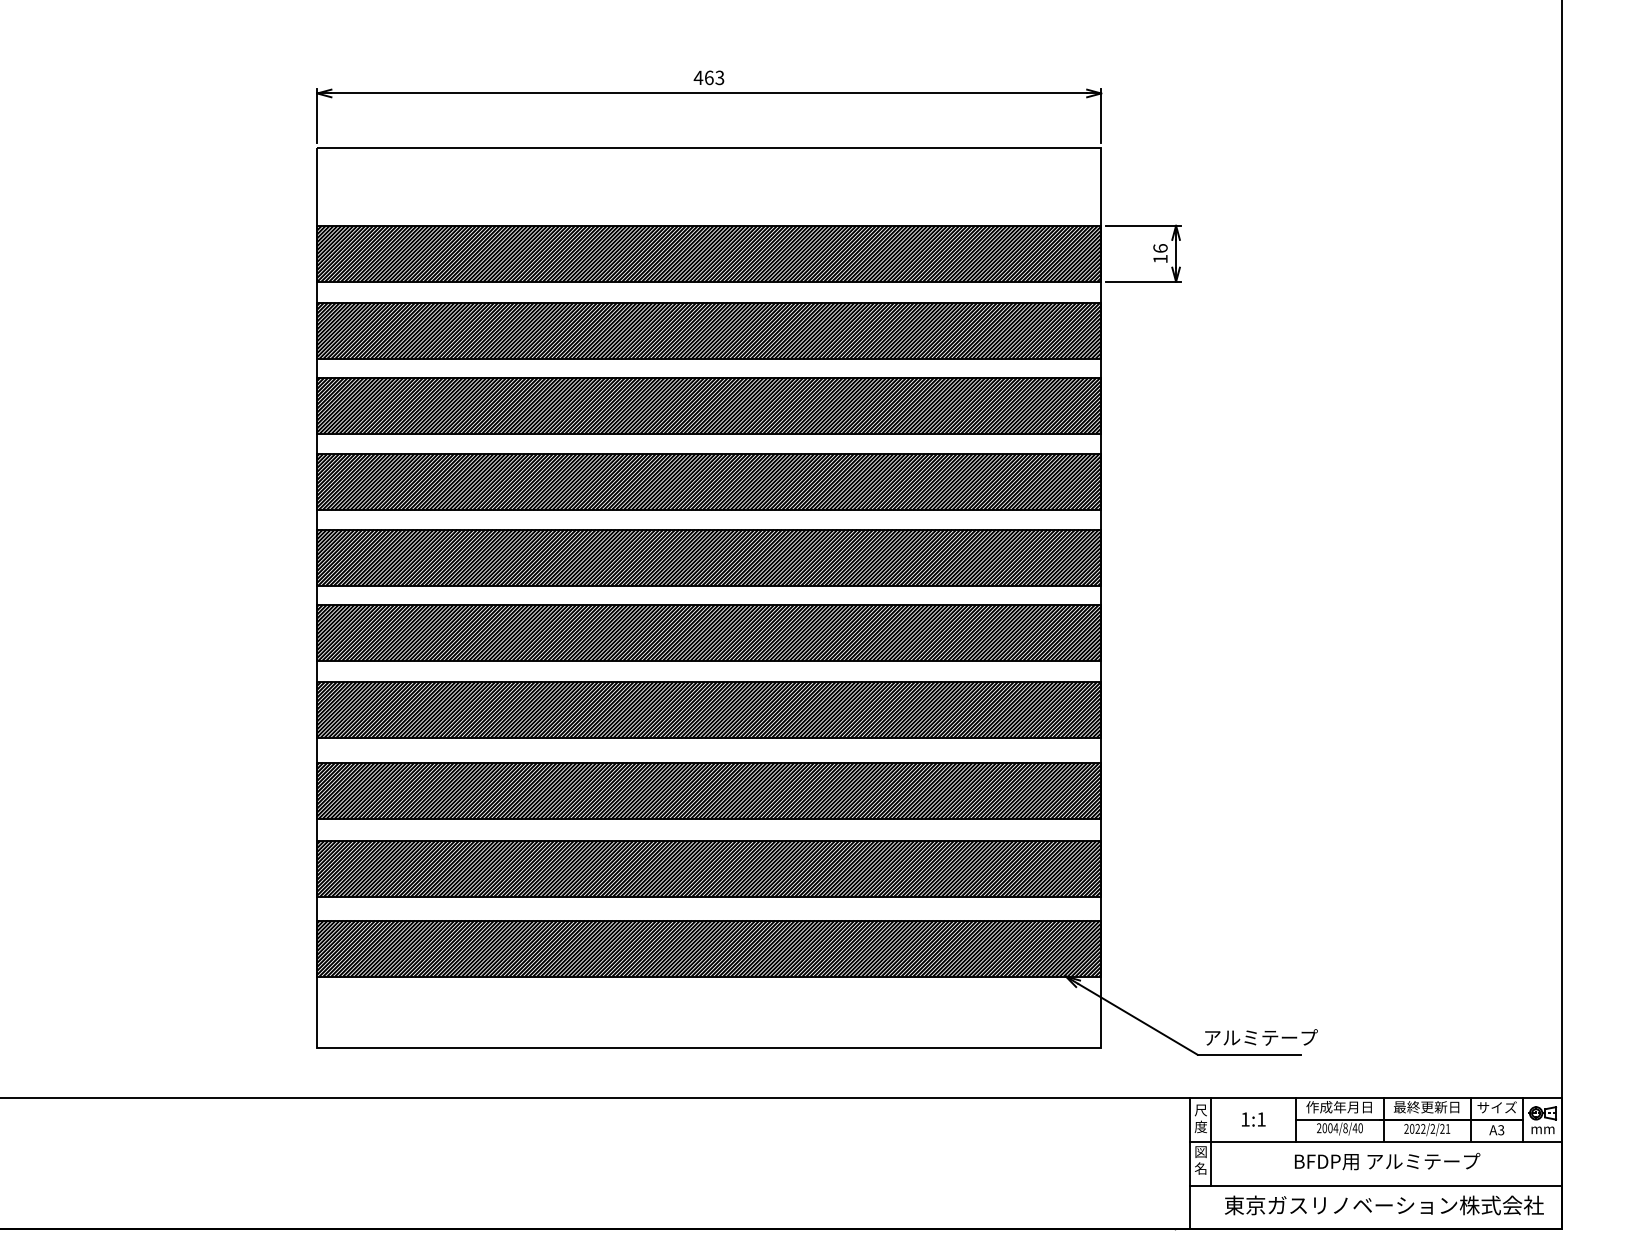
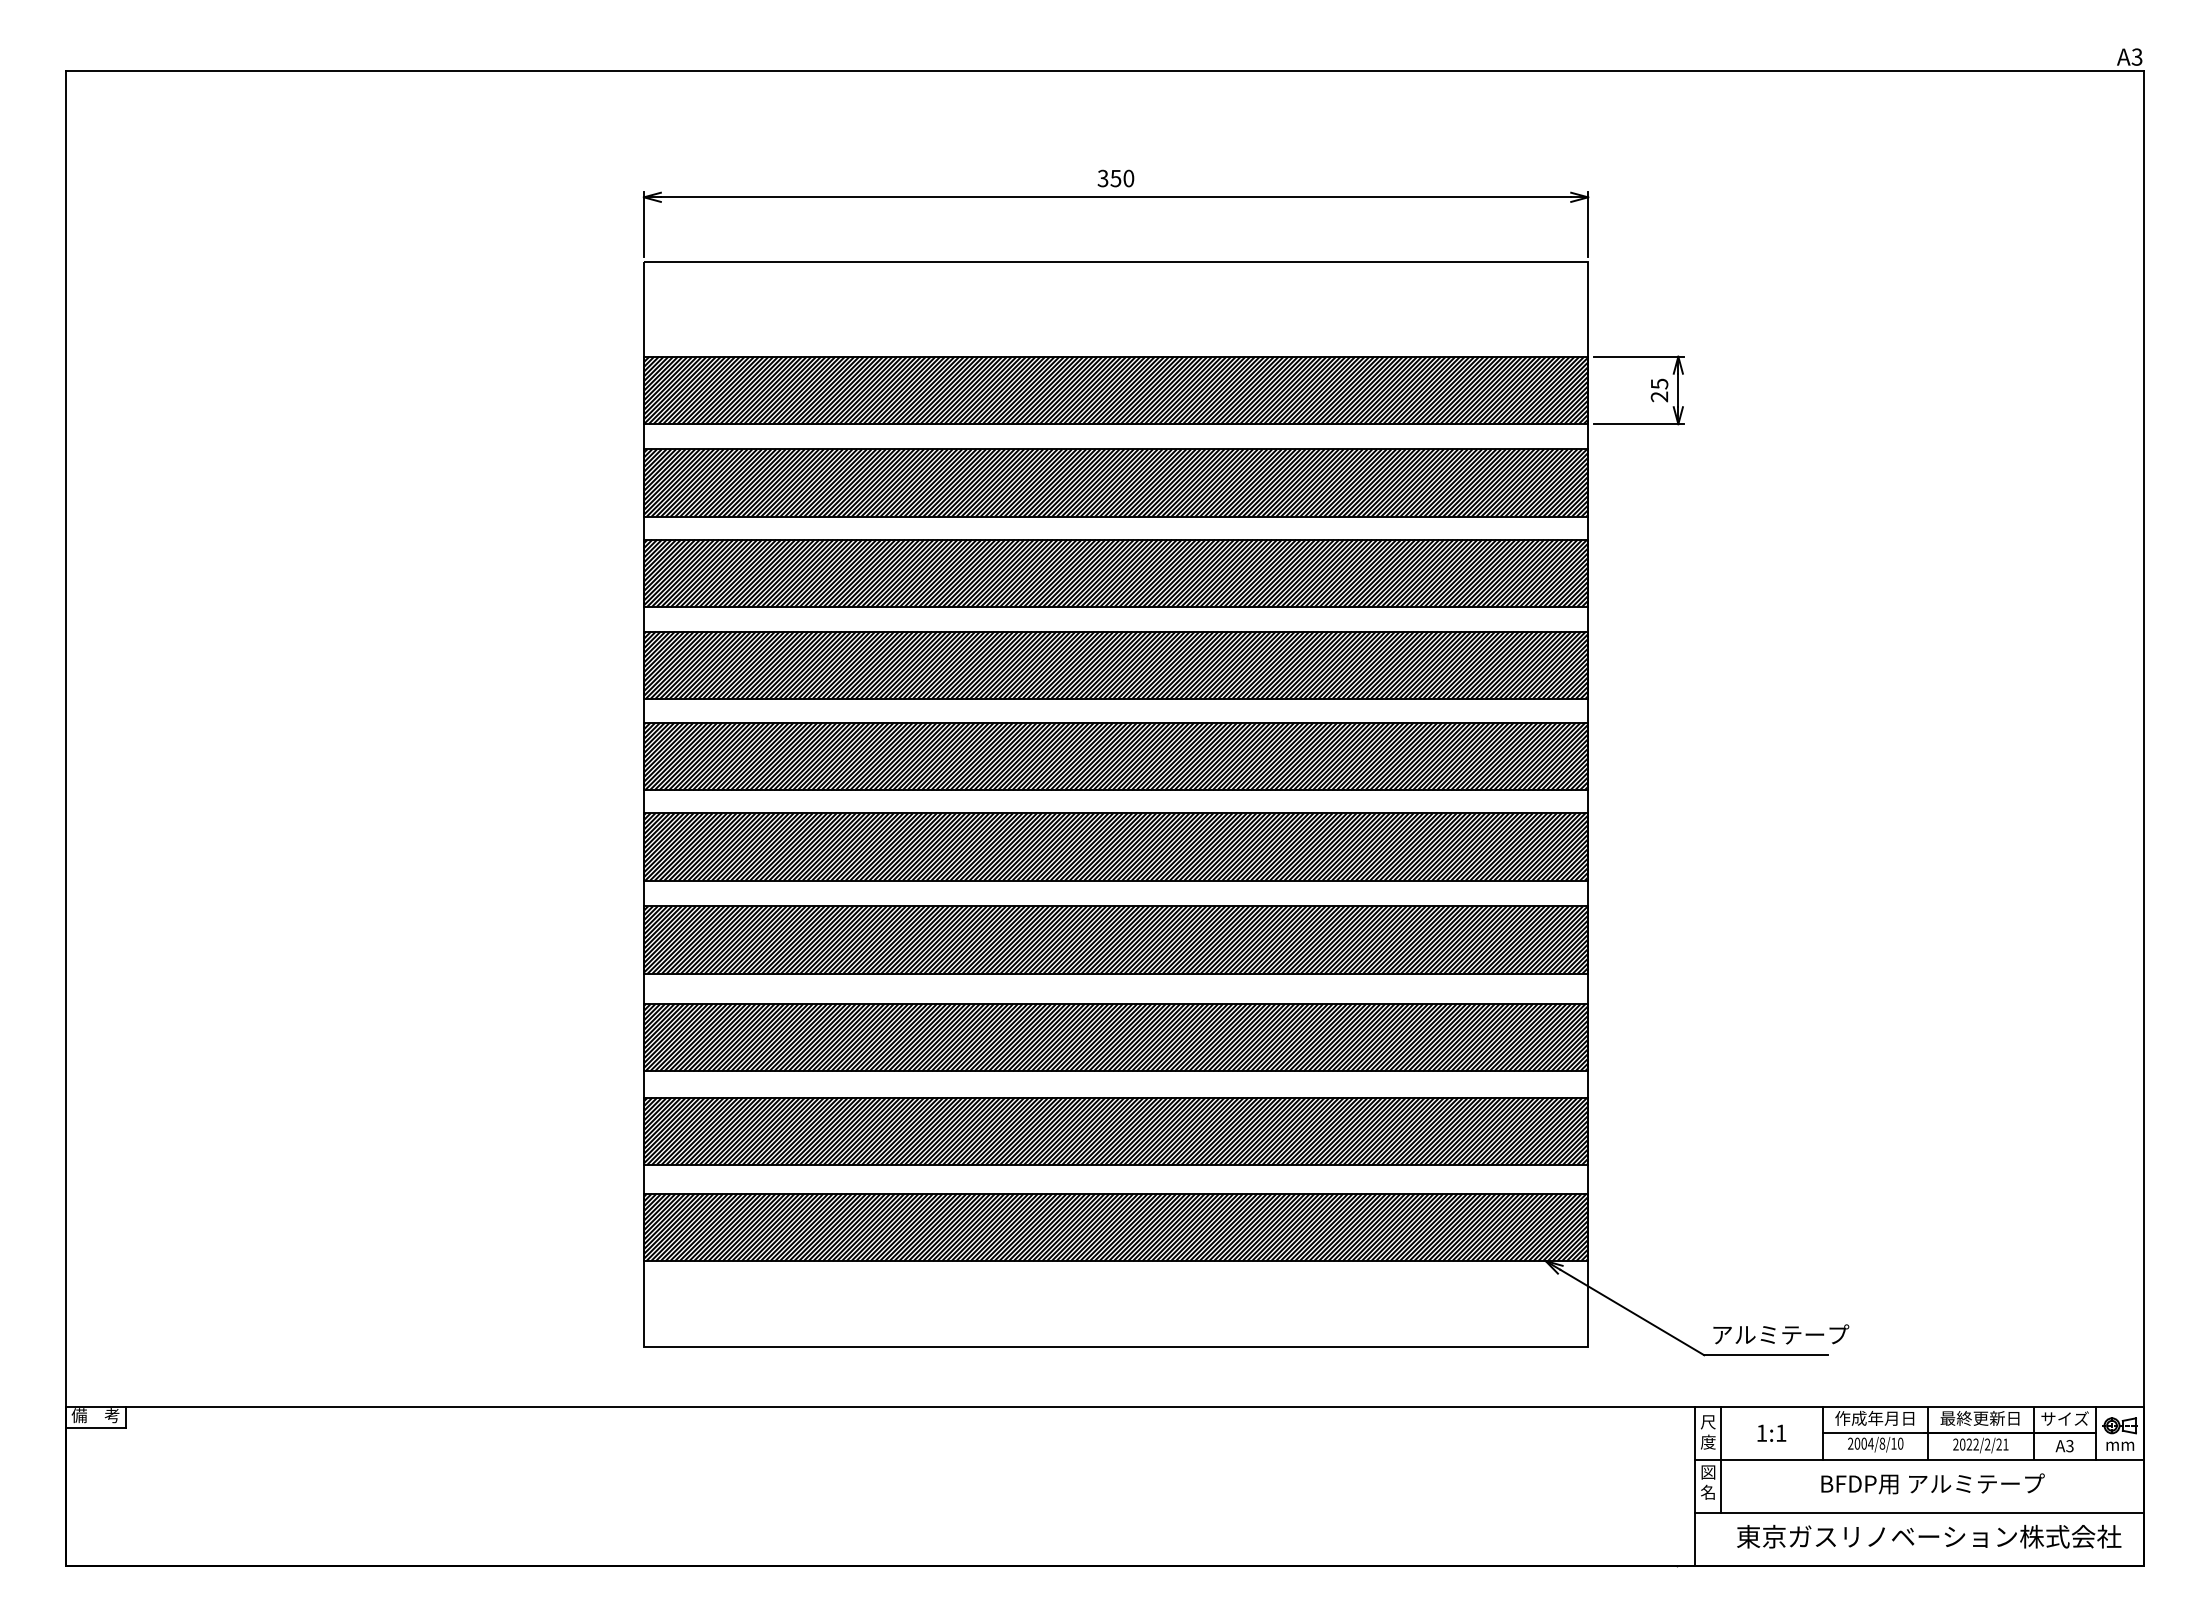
text: (708, 77) -> (1115, 178), 463 -> 350
text: (1160, 253) -> (1659, 390), 16 -> 25
text: (1354, 1128) -> (1893, 1443), 2004/8/40 -> 2004/8/10

